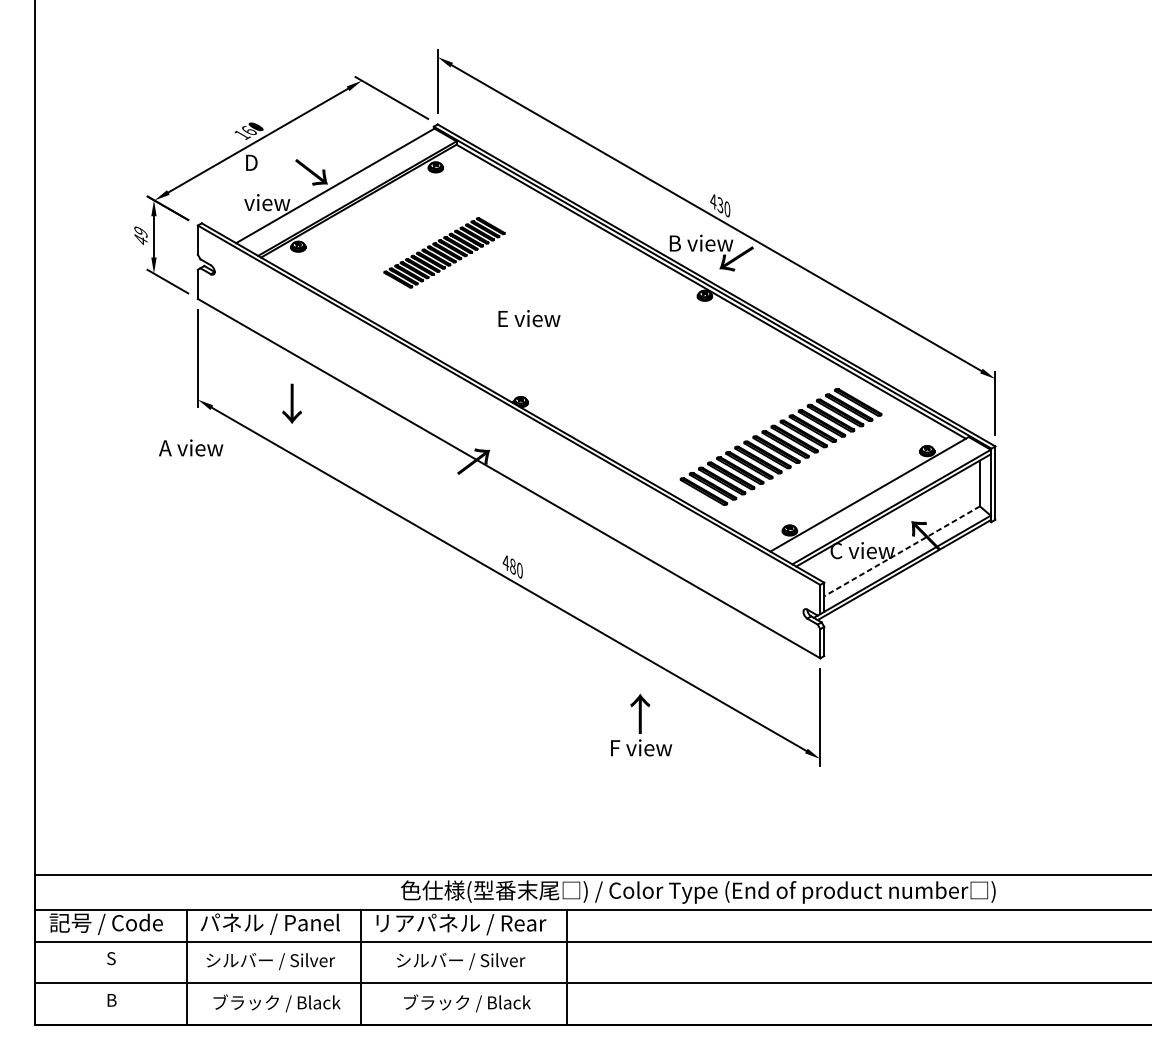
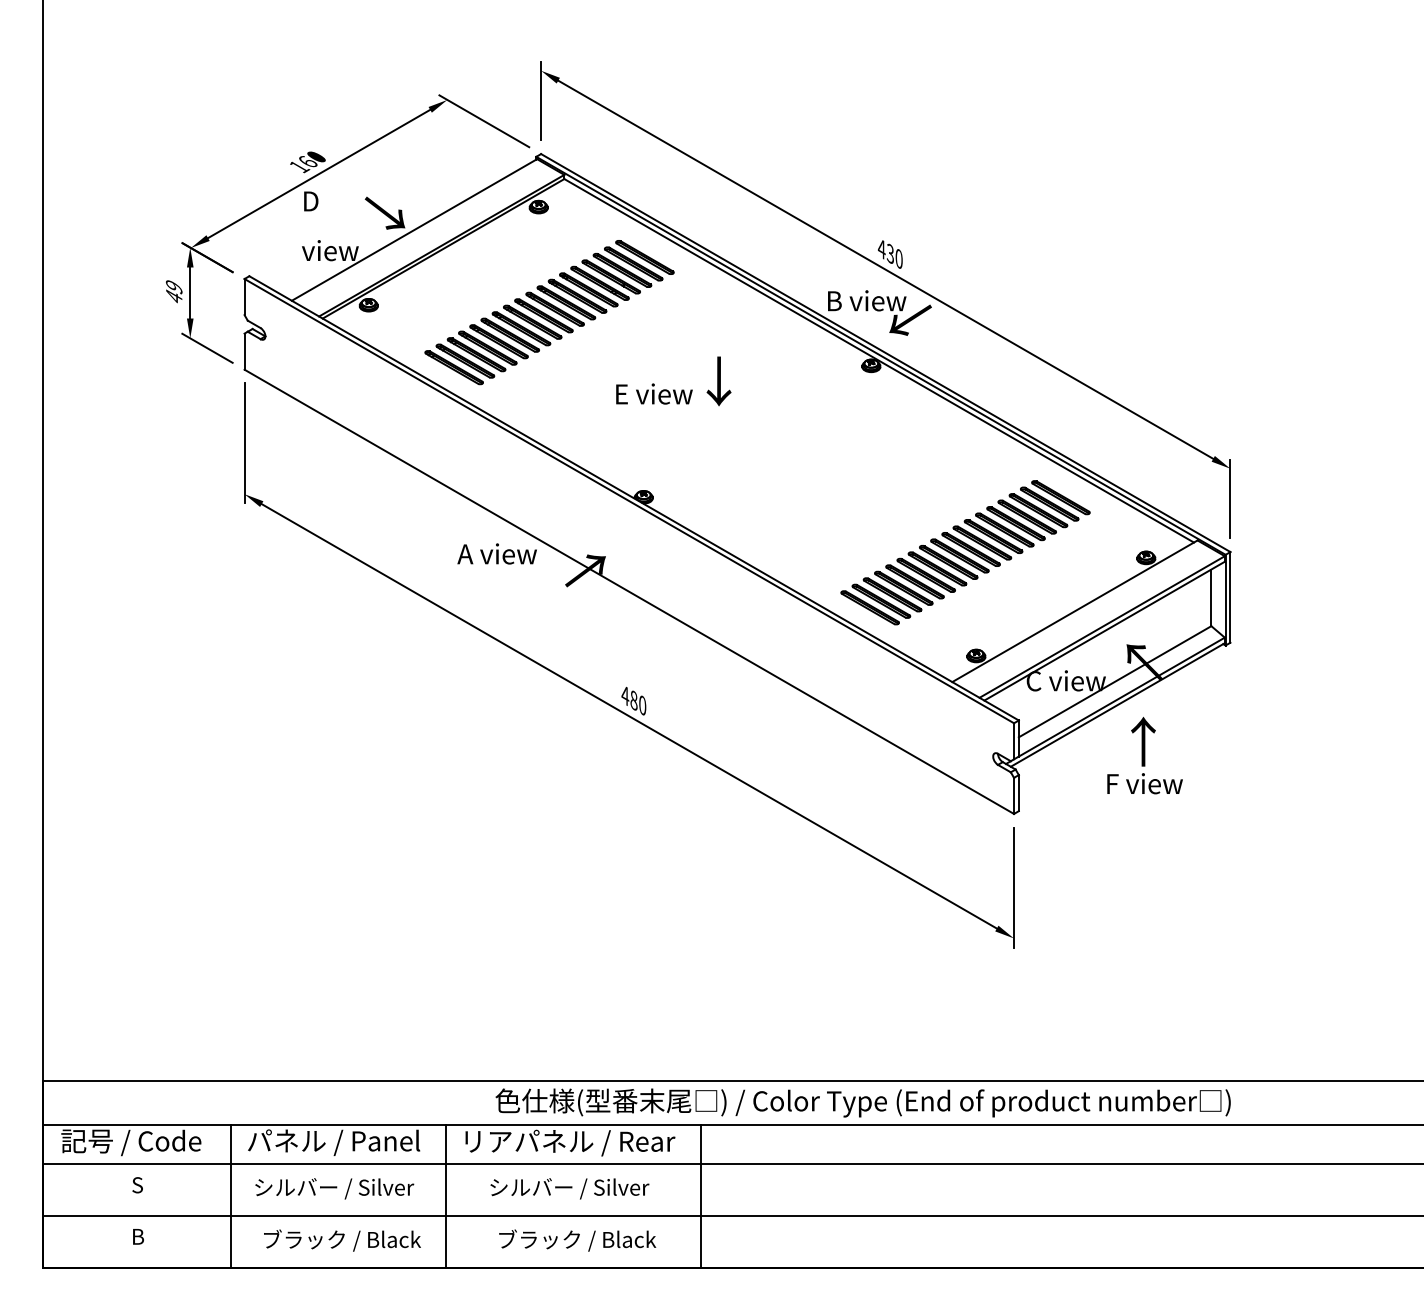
part: (444, 252) -> (549, 312), size x1.67
text: (291, 403) -> (718, 381), moved
text: (190, 447) -> (496, 553), moved
line: (901, 551) -> (1114, 682), dashed -> solid
text: (641, 725) -> (1144, 755), moved

